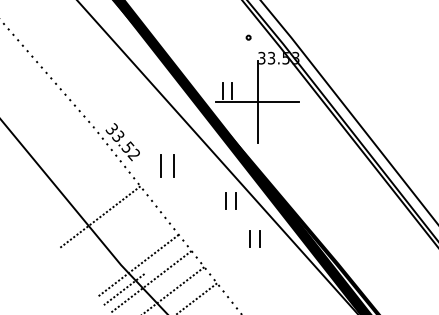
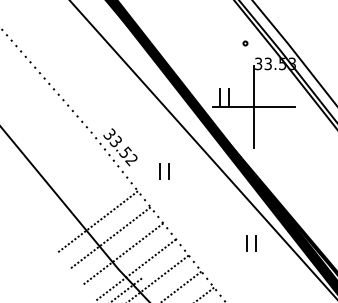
part: (167, 165) -> (164, 170), size x0.71
part: (230, 200) -> (227, 205), removed
line: (112, 233) -> (110, 238), added
line: (125, 249) -> (123, 254), added

